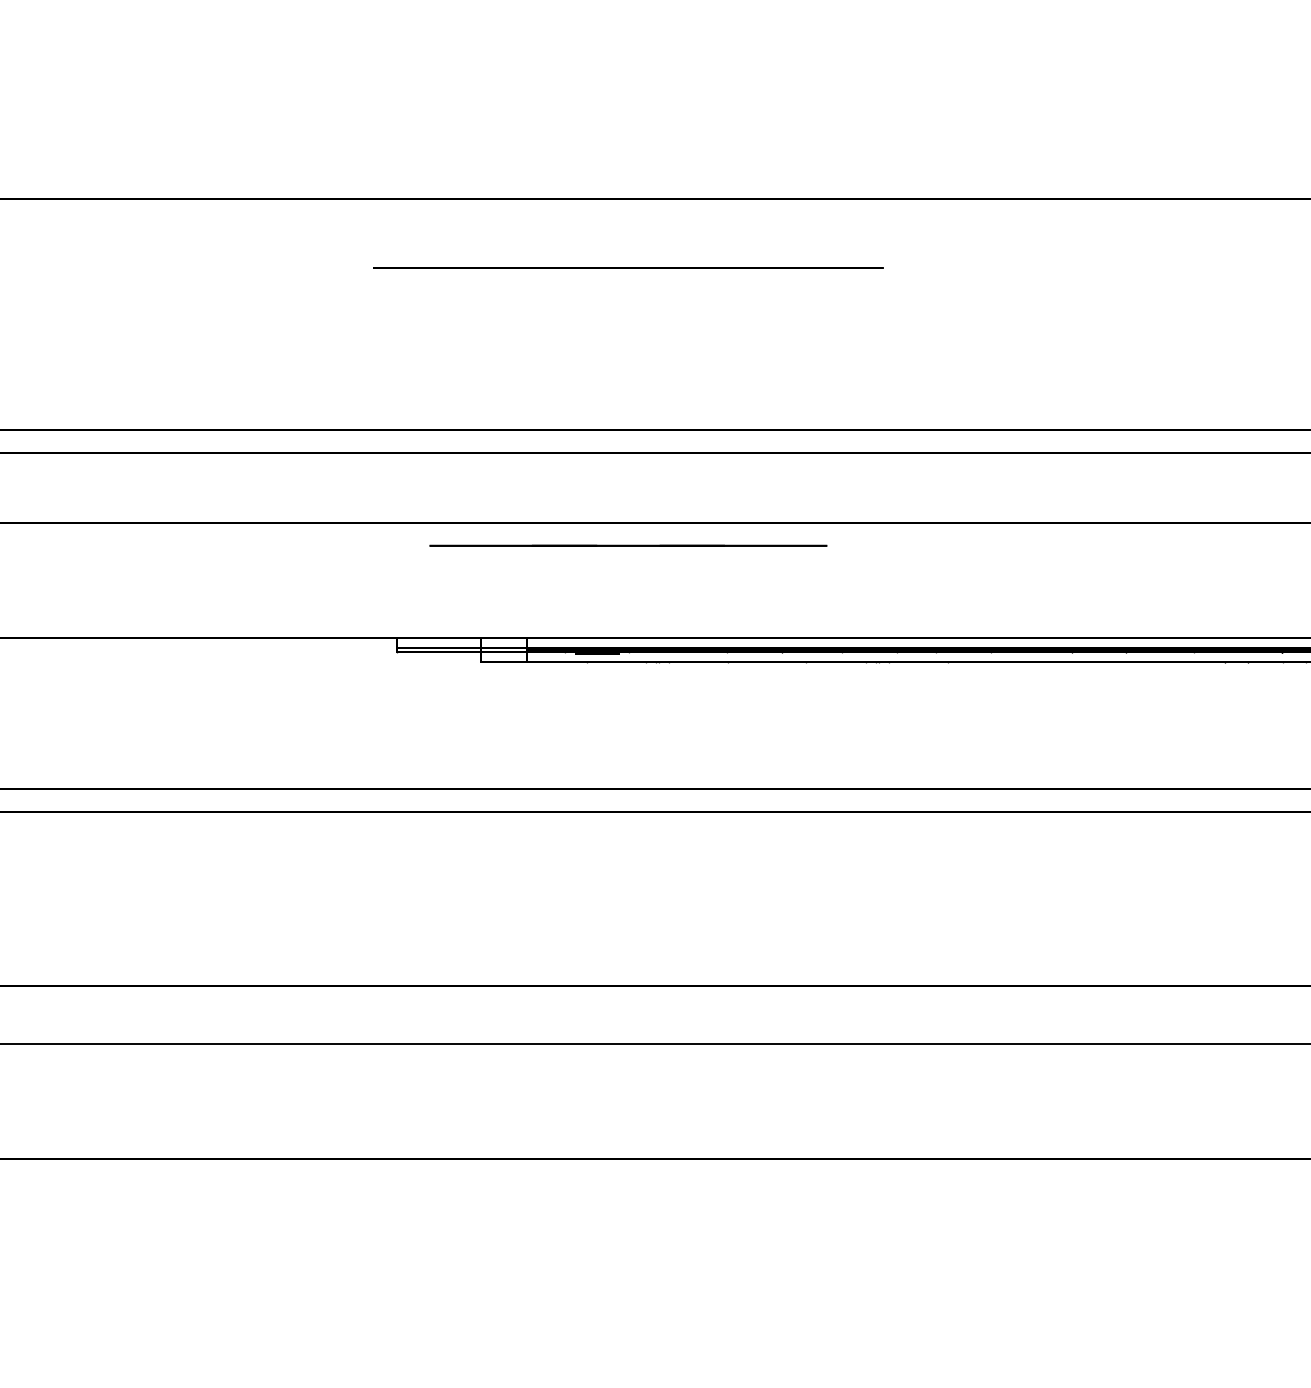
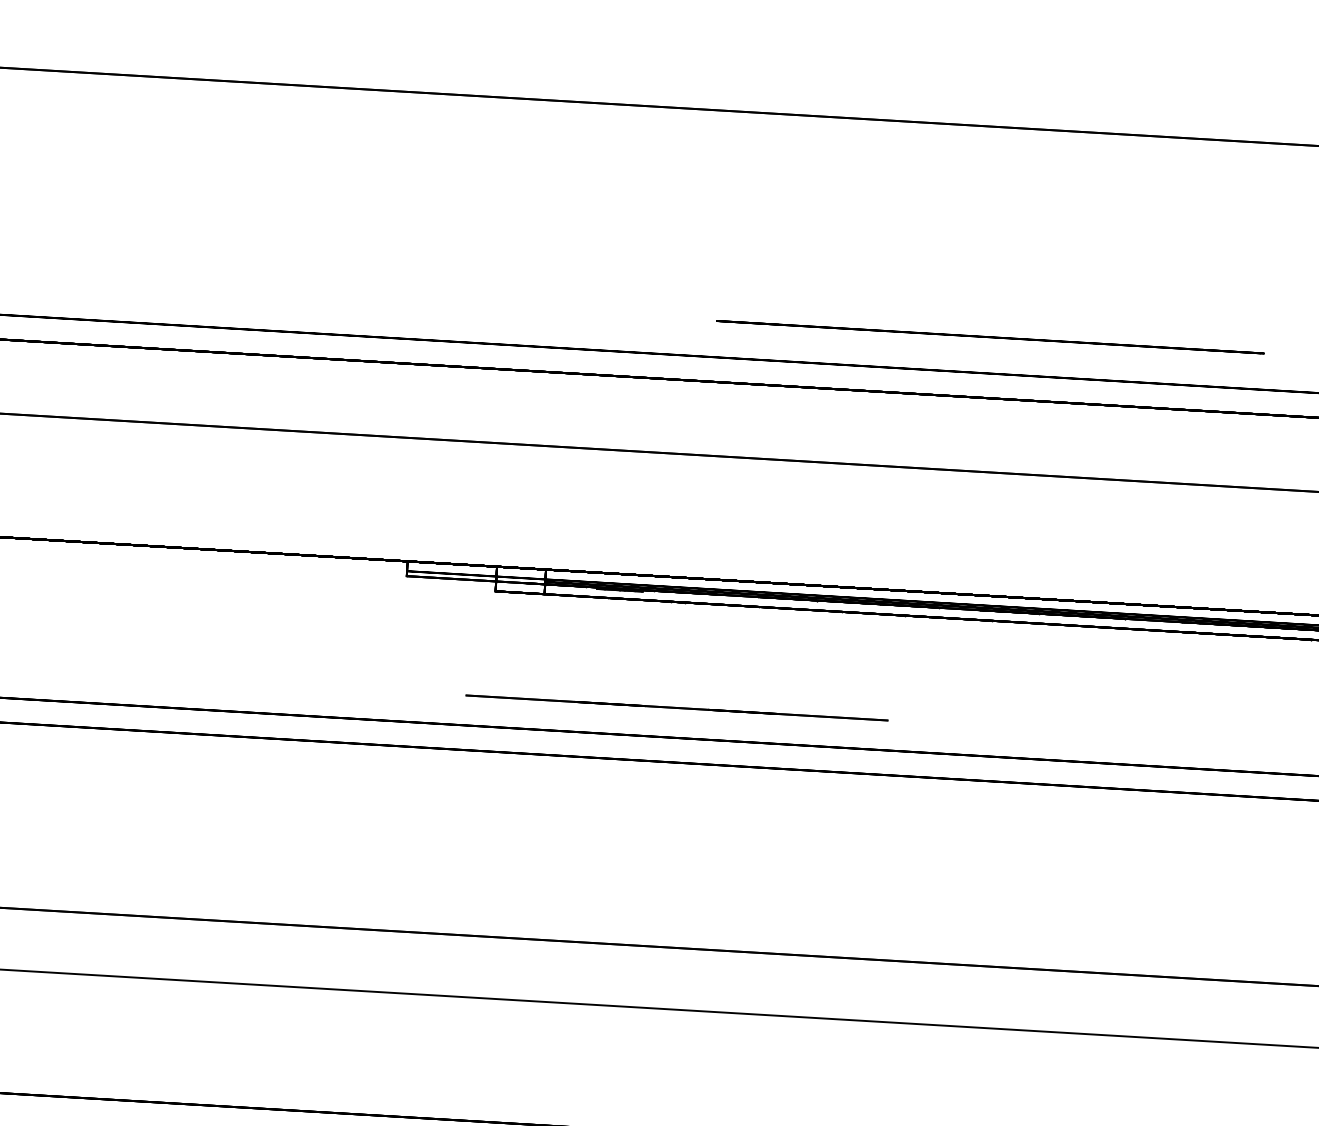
line: (628, 267) -> (990, 336), moved
line: (628, 545) -> (677, 707), moved

